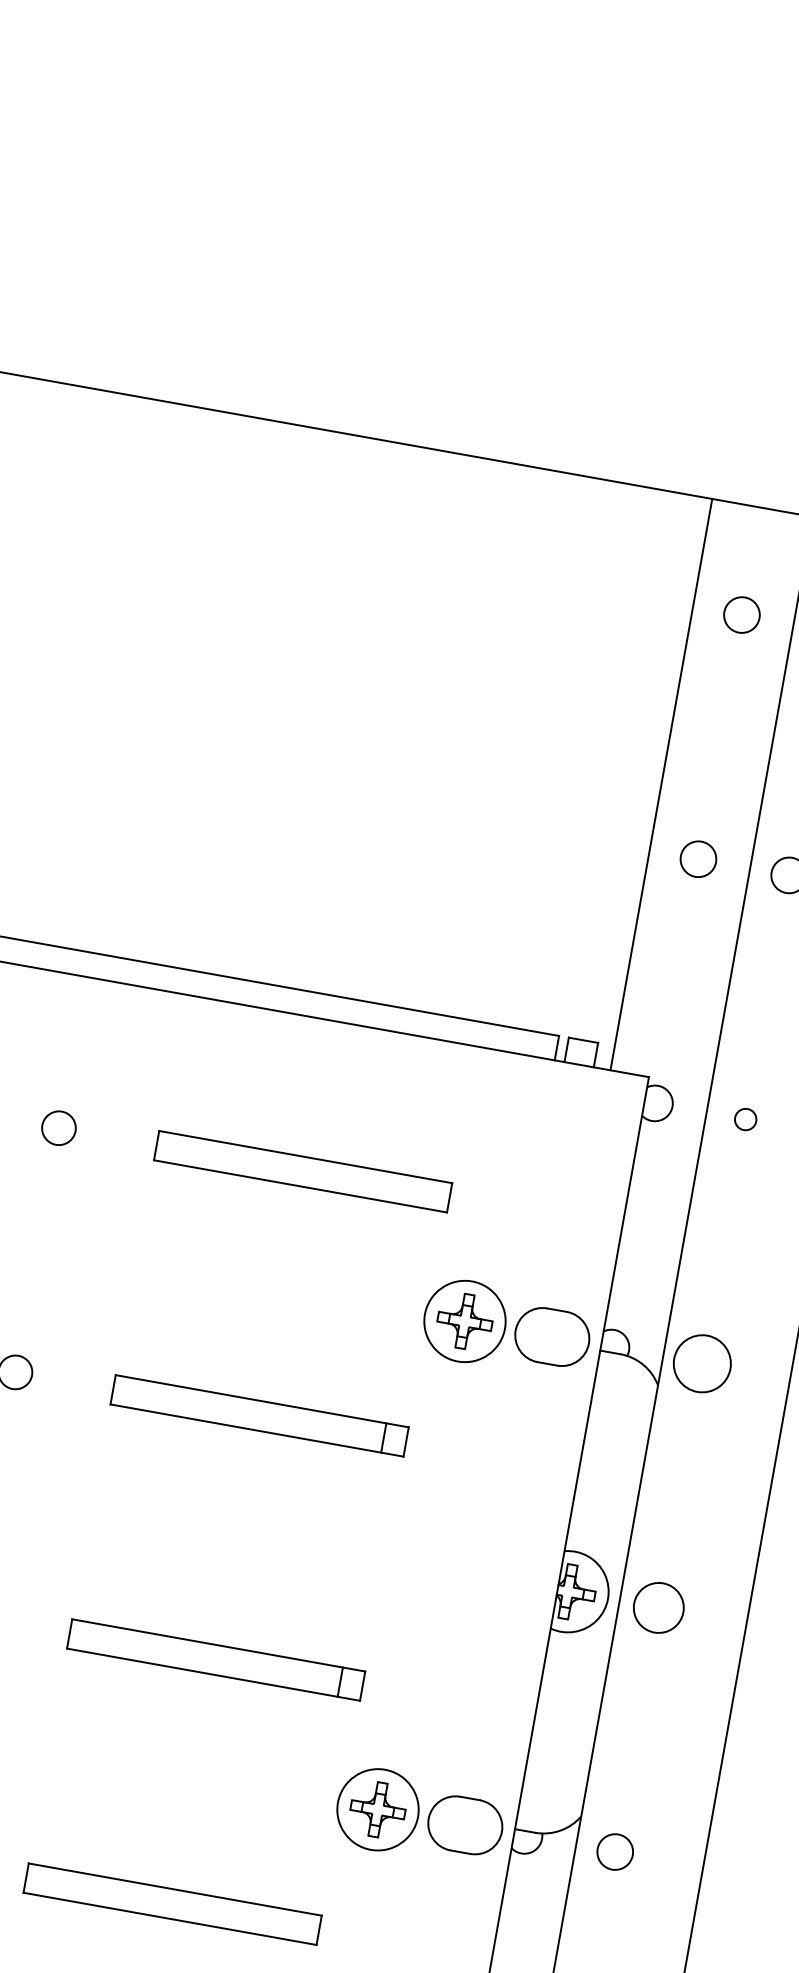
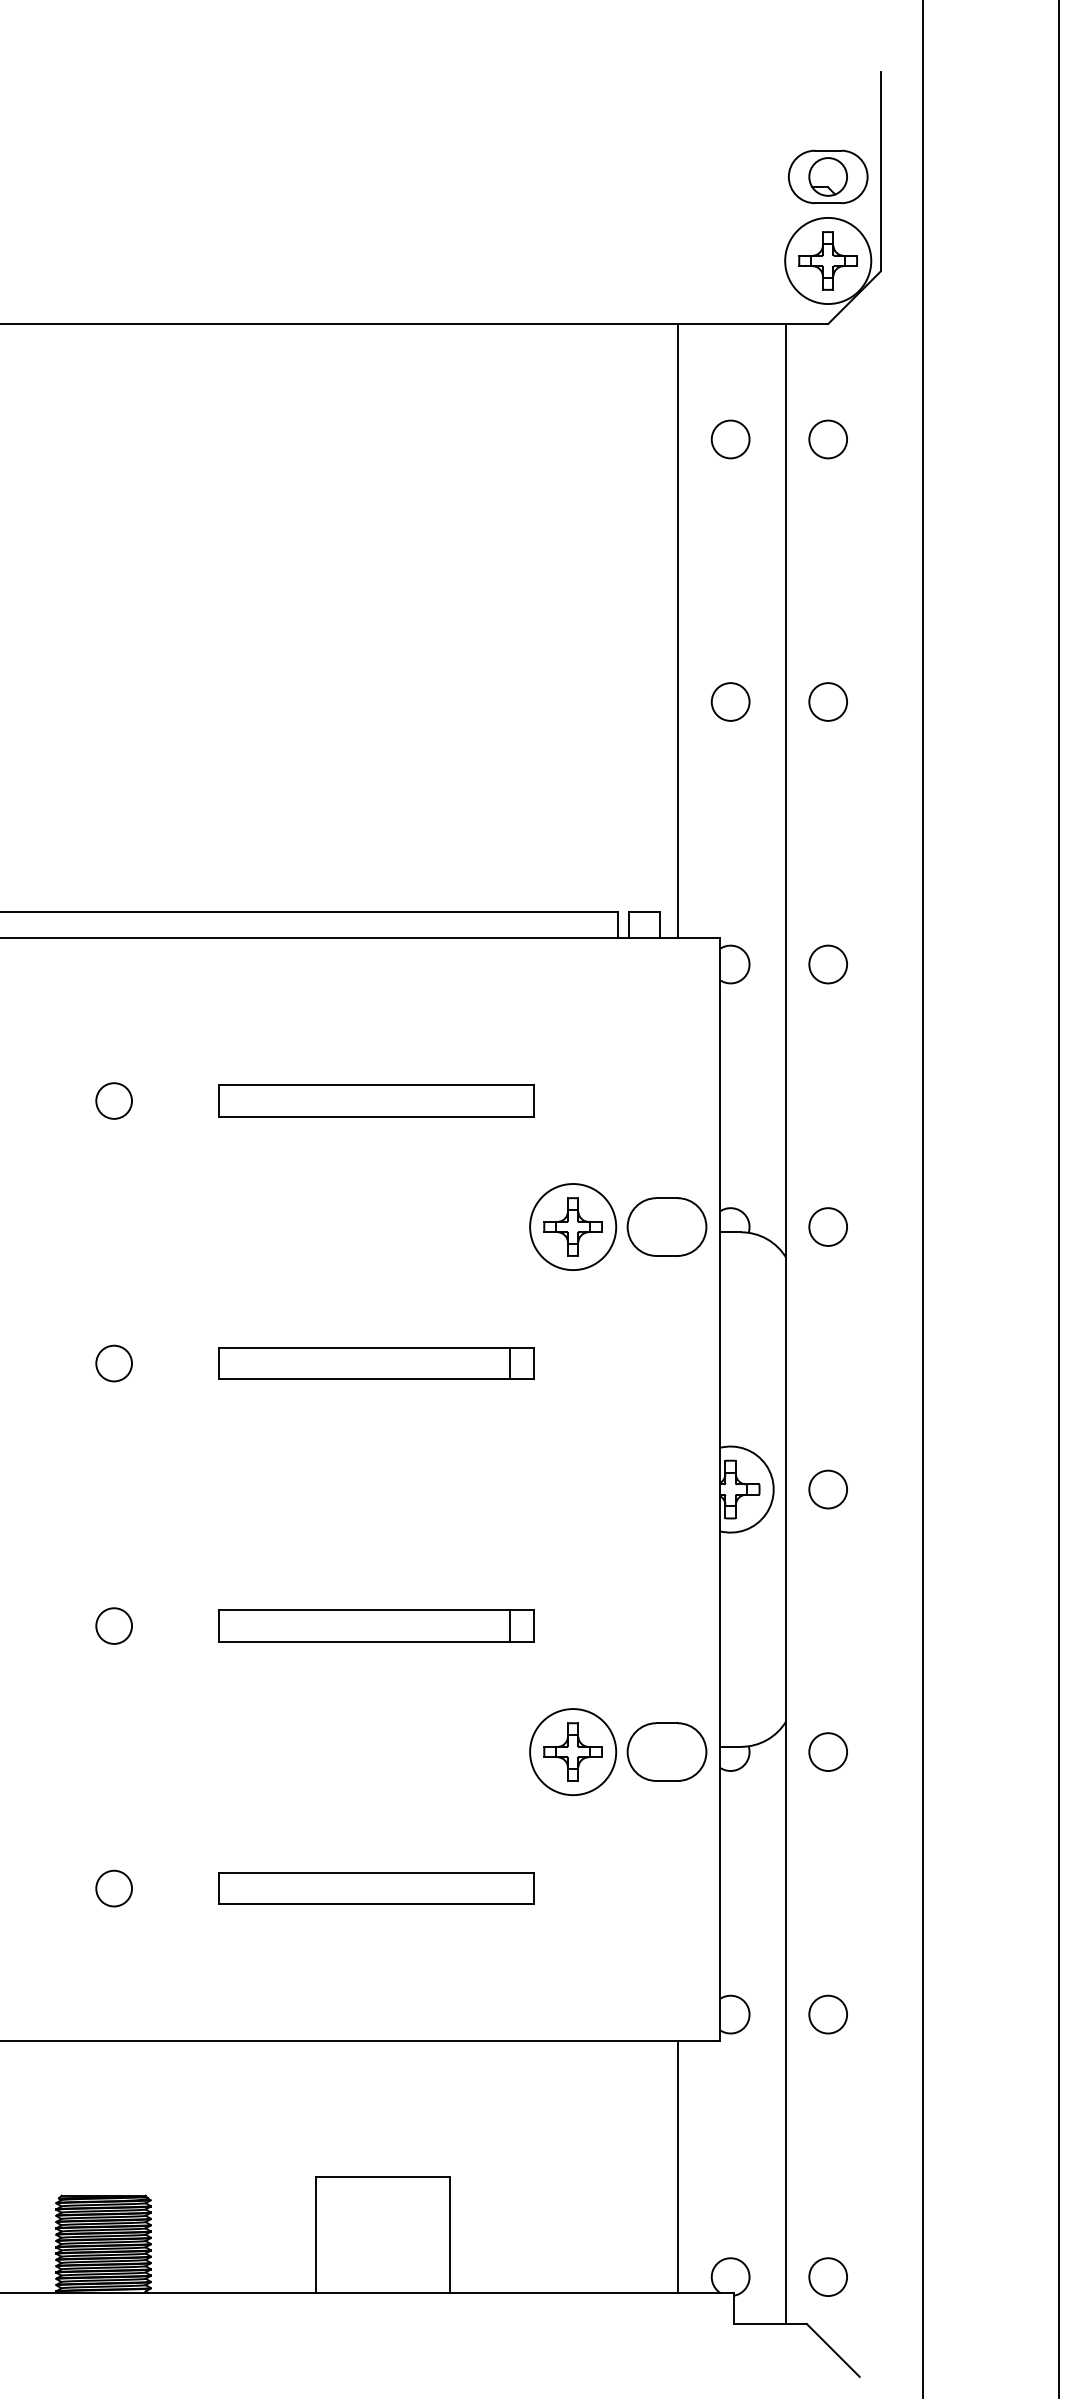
circle: (745, 1119) -> (828, 964), size x1.67
circle: (701, 1363) -> (827, 1226), size x0.62
circle: (658, 1607) -> (827, 1489), size x0.71

